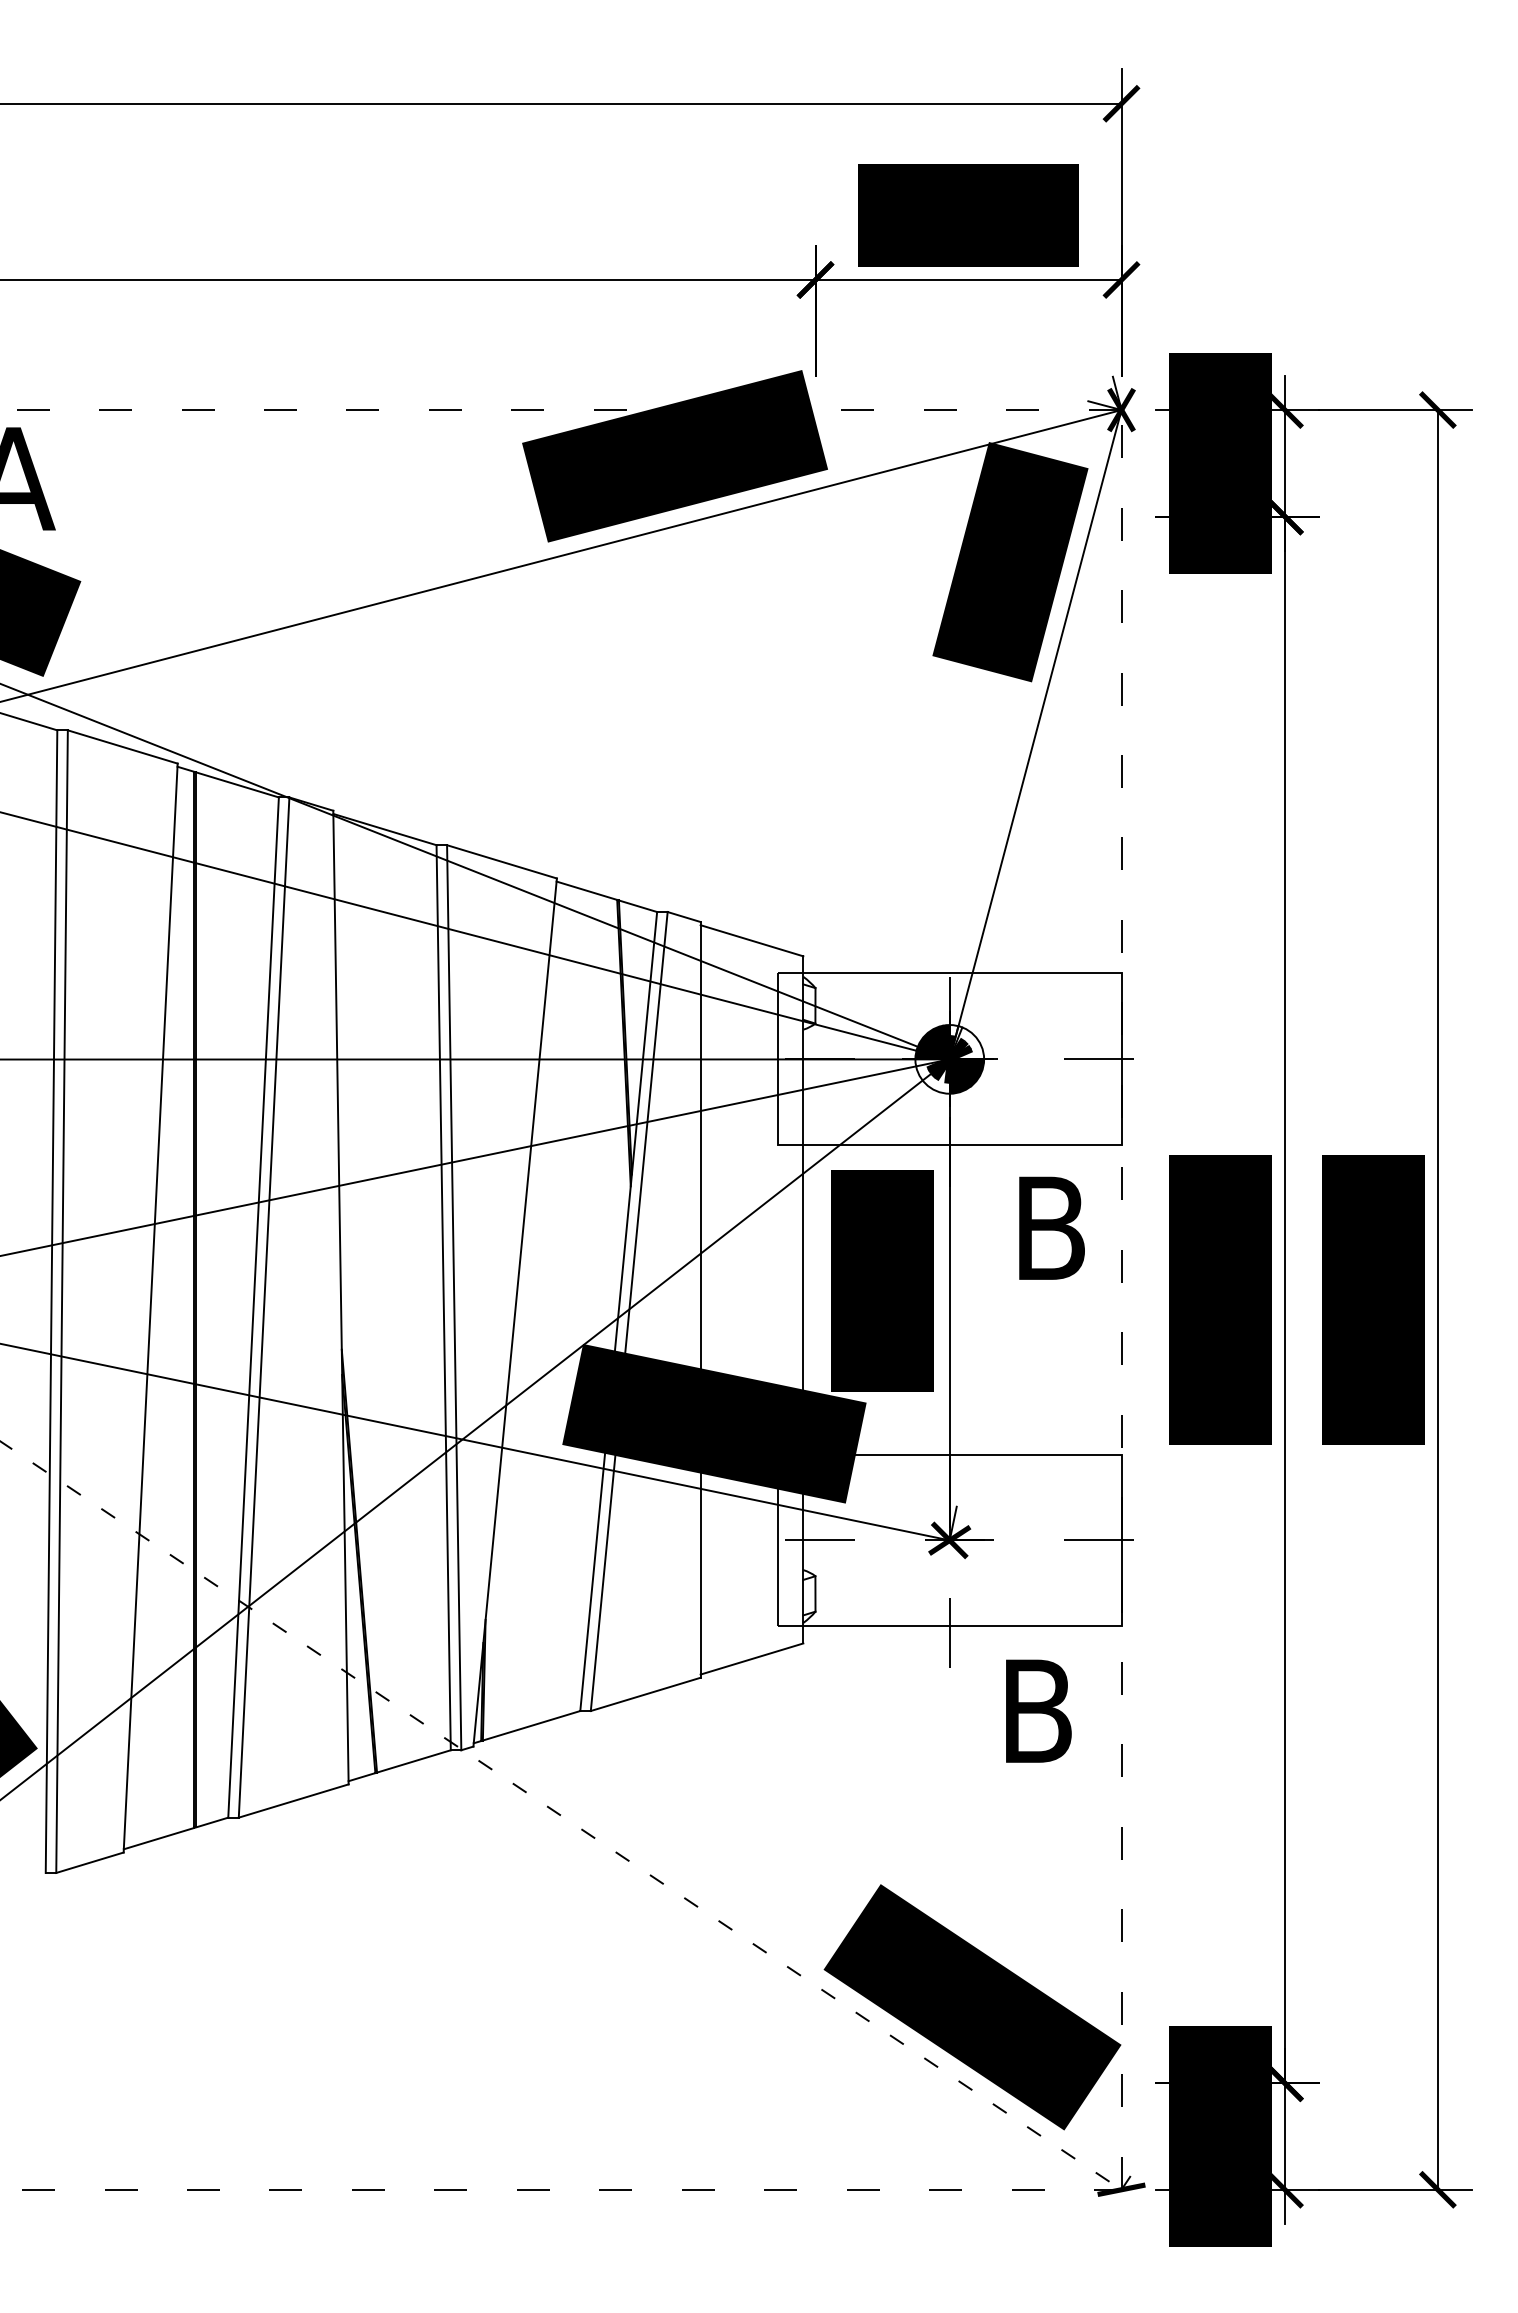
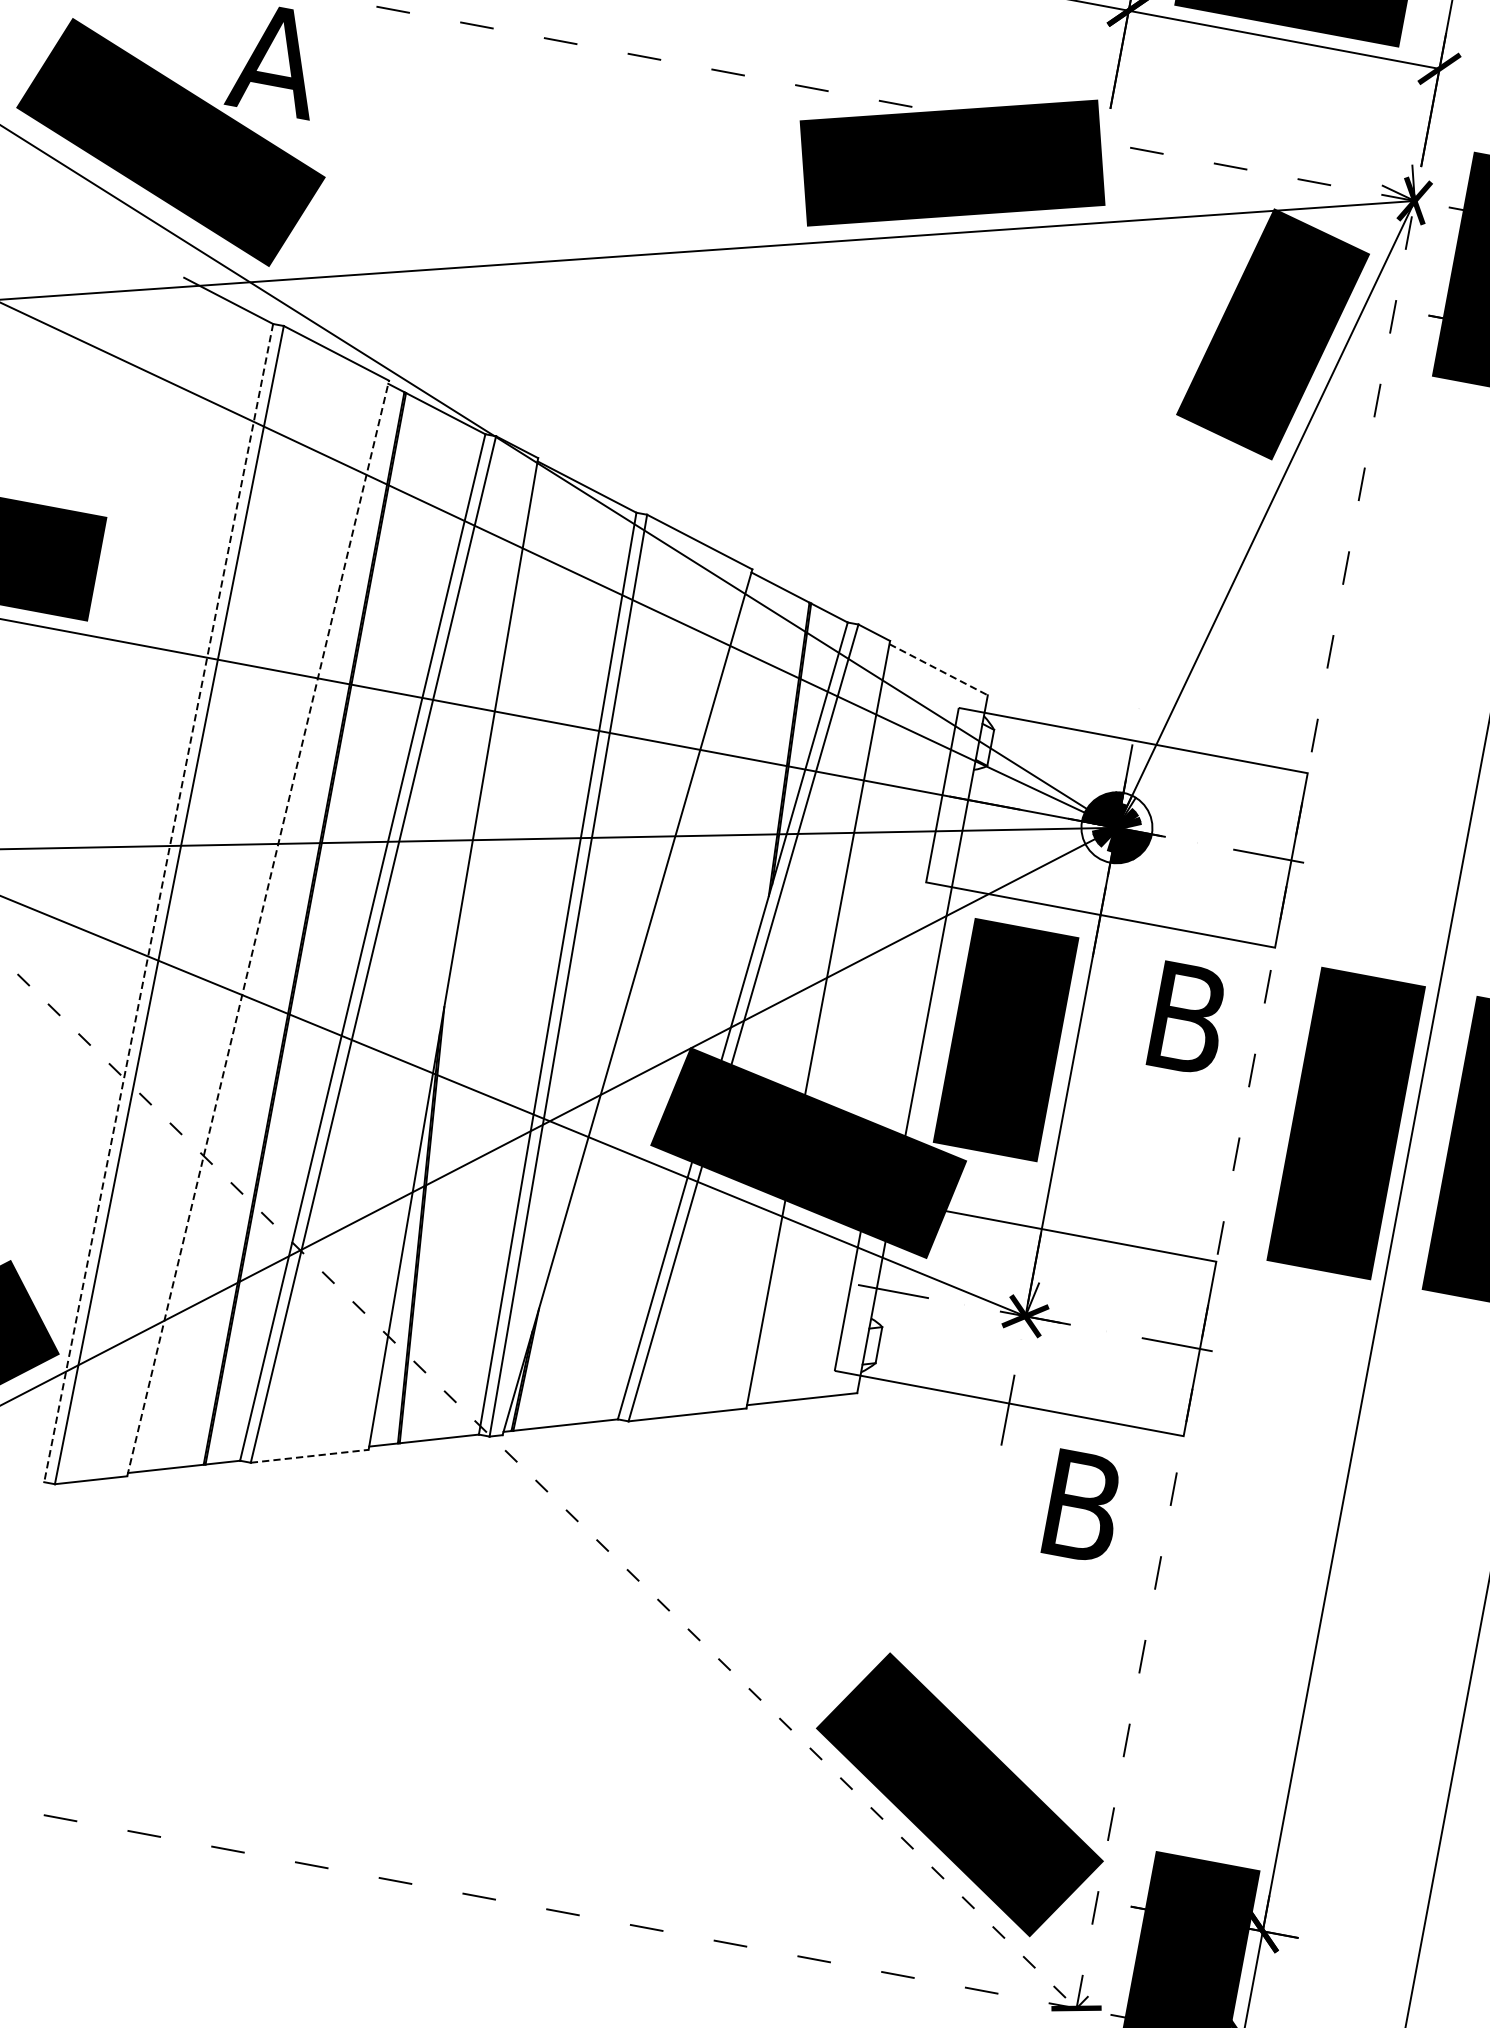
line: (752, 940) -> (939, 669), solid -> dashed
line: (51, 1302) -> (158, 903), solid -> dashed
line: (150, 1307) -> (258, 927), solid -> dashed
line: (294, 1800) -> (310, 1455), solid -> dashed

